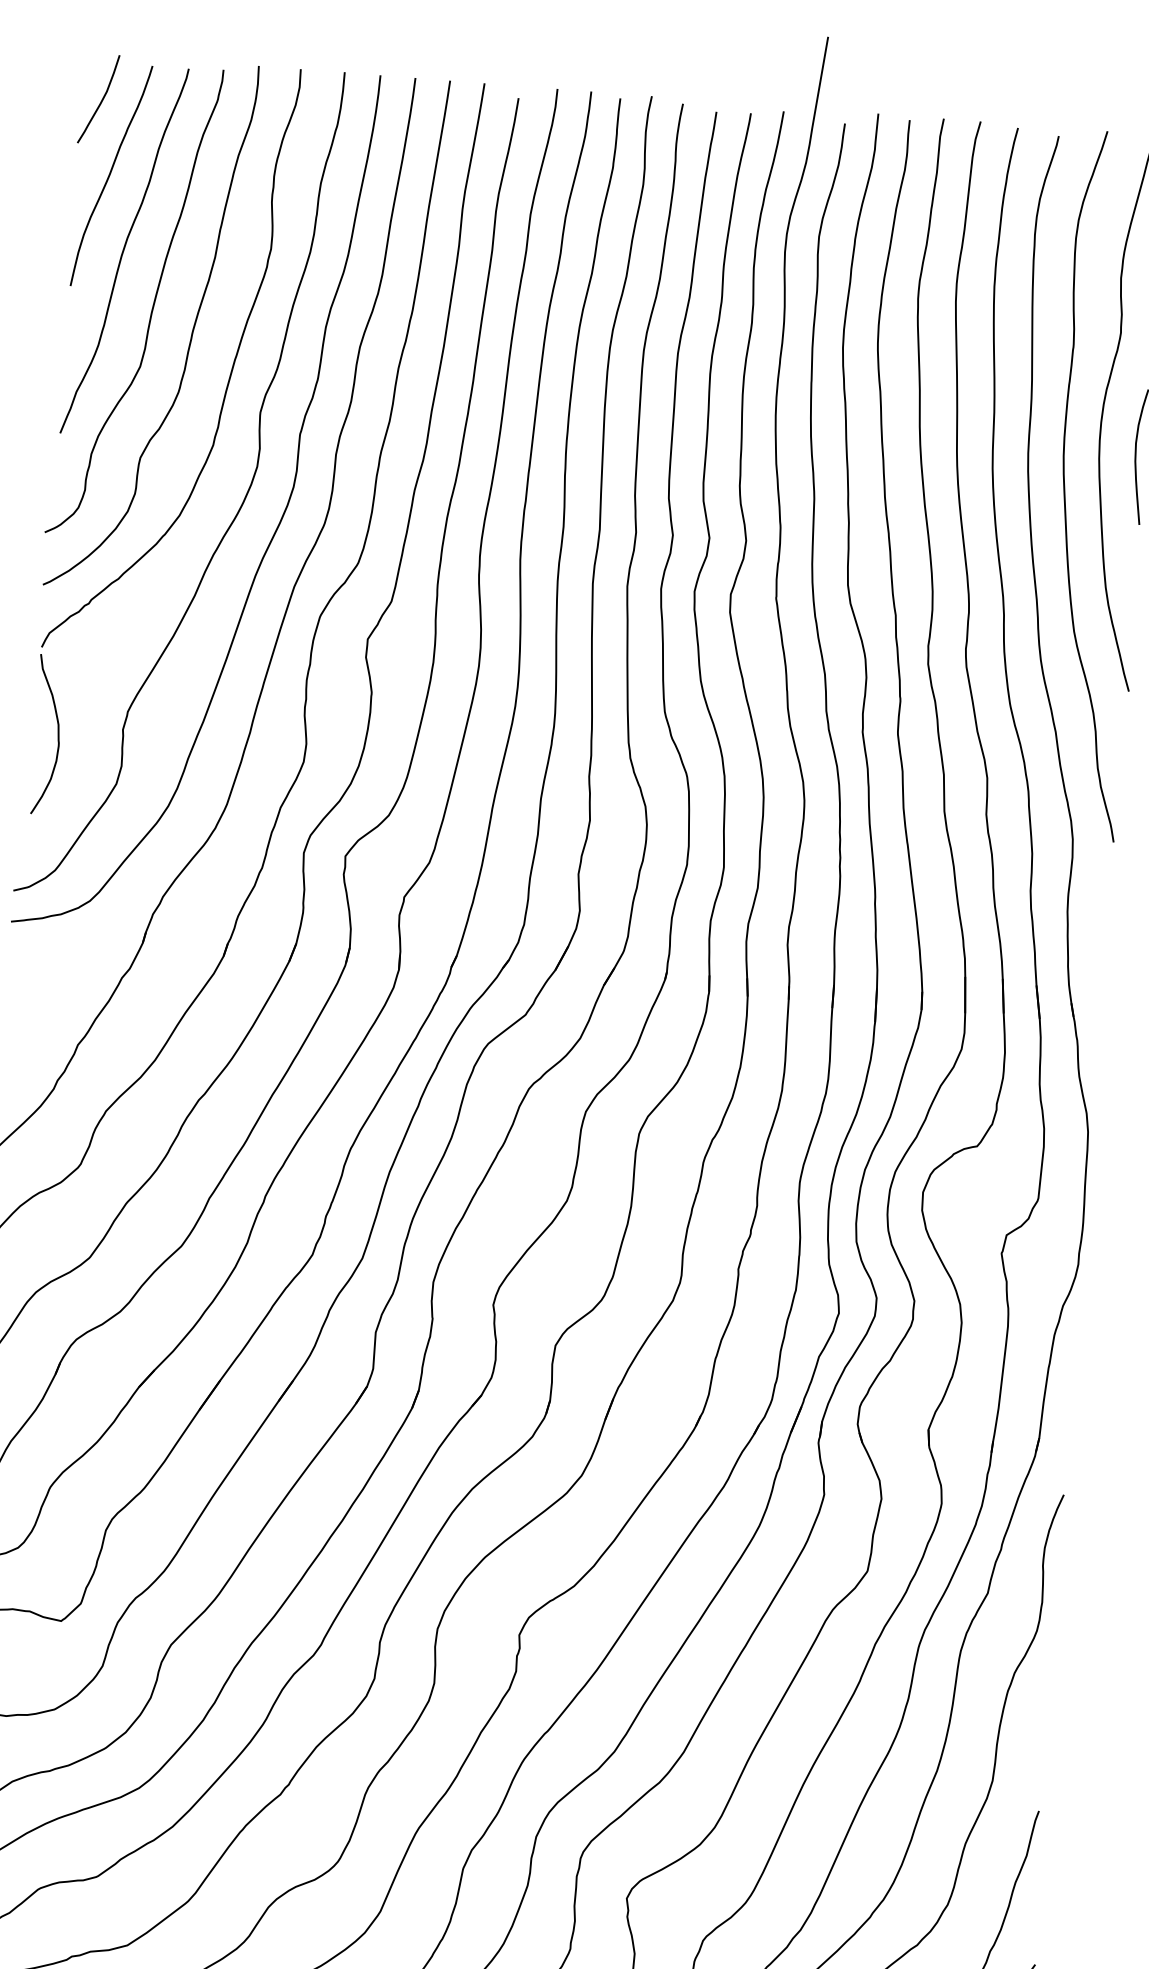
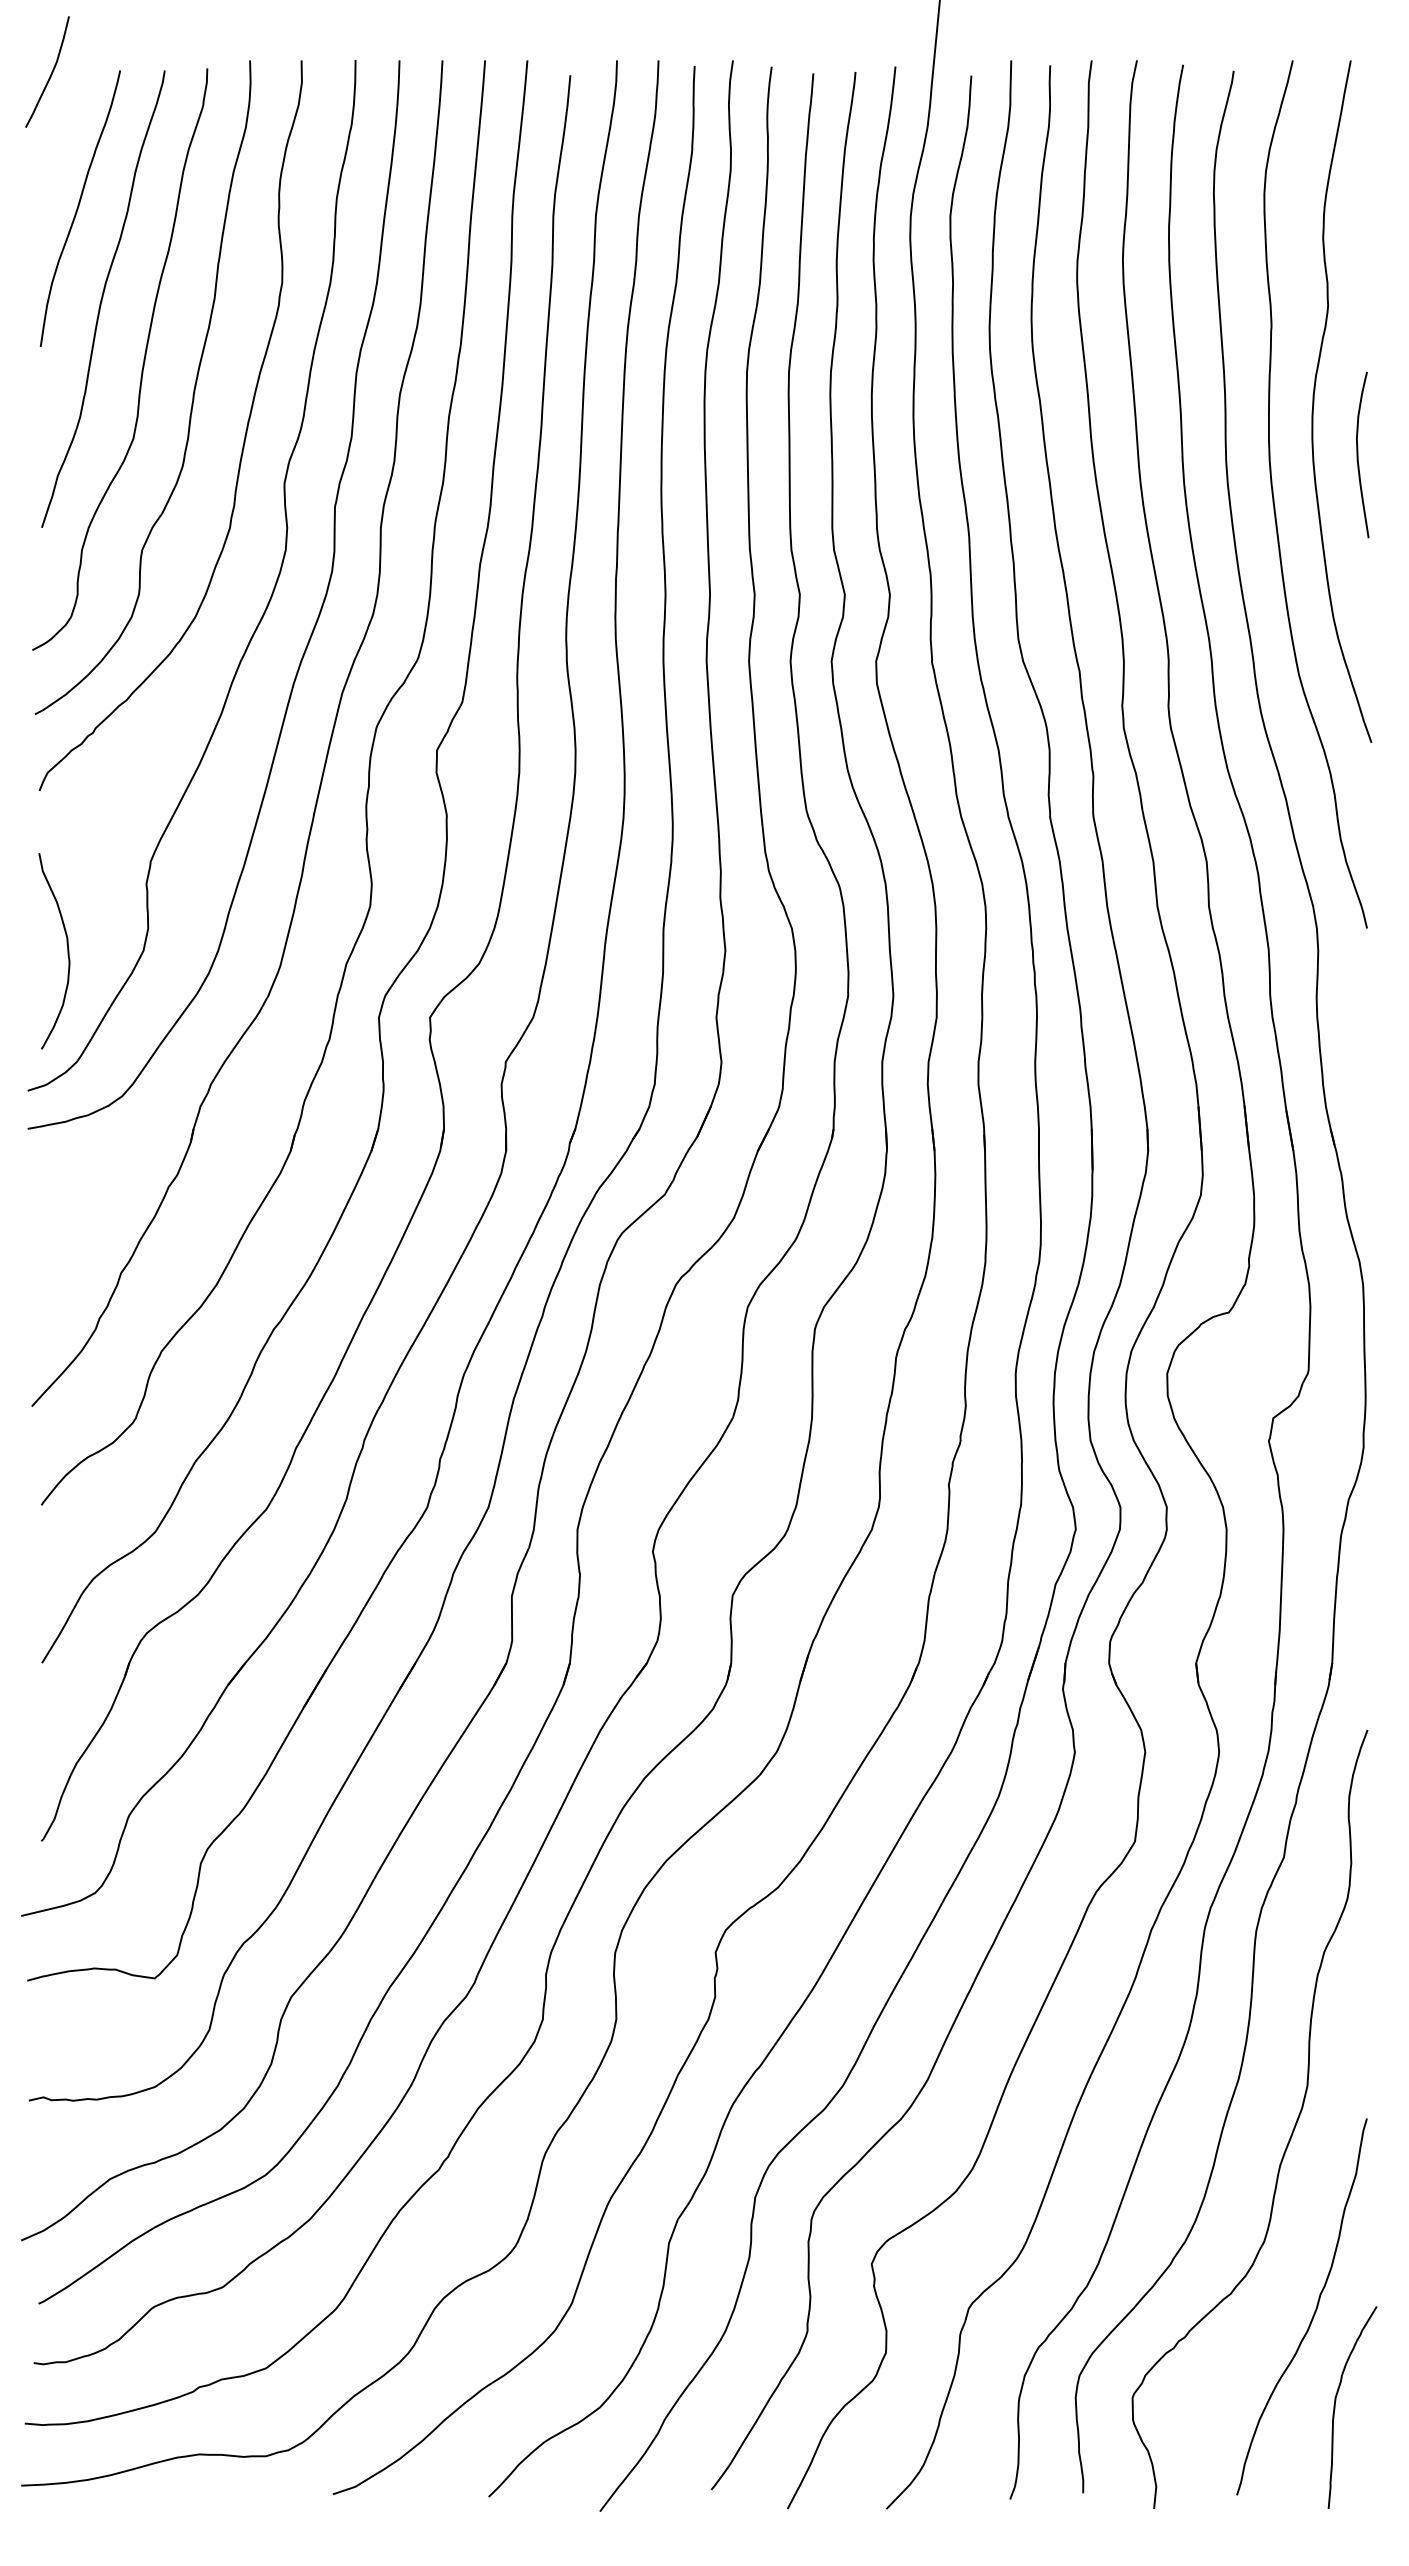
curve: (101, 100) -> (50, 73), moved
curve: (57, 735) -> (67, 951), moved

